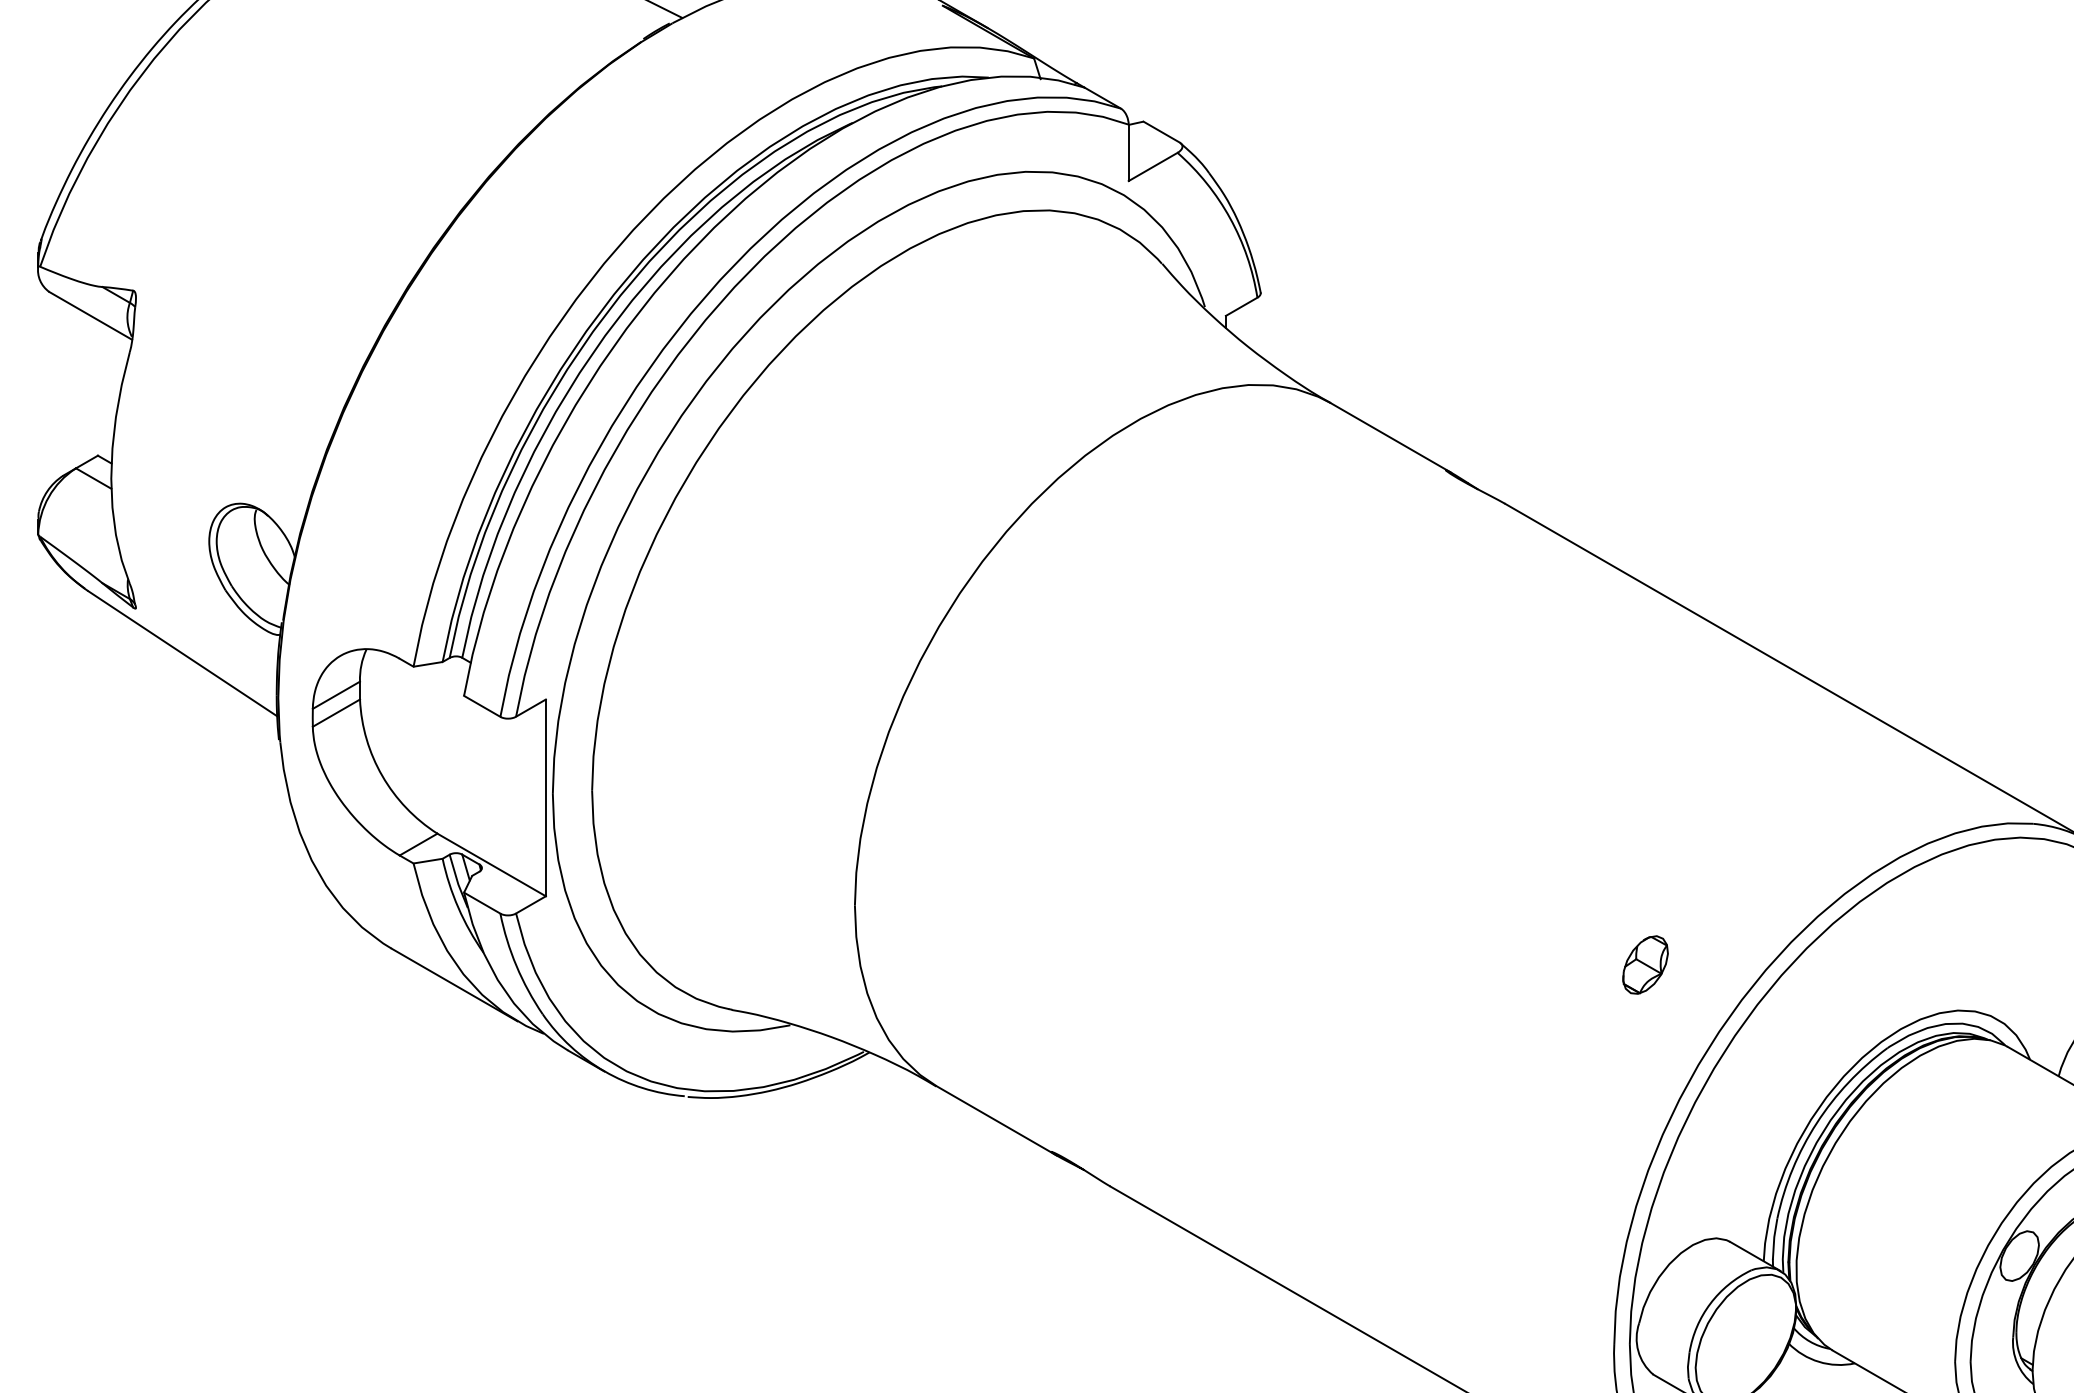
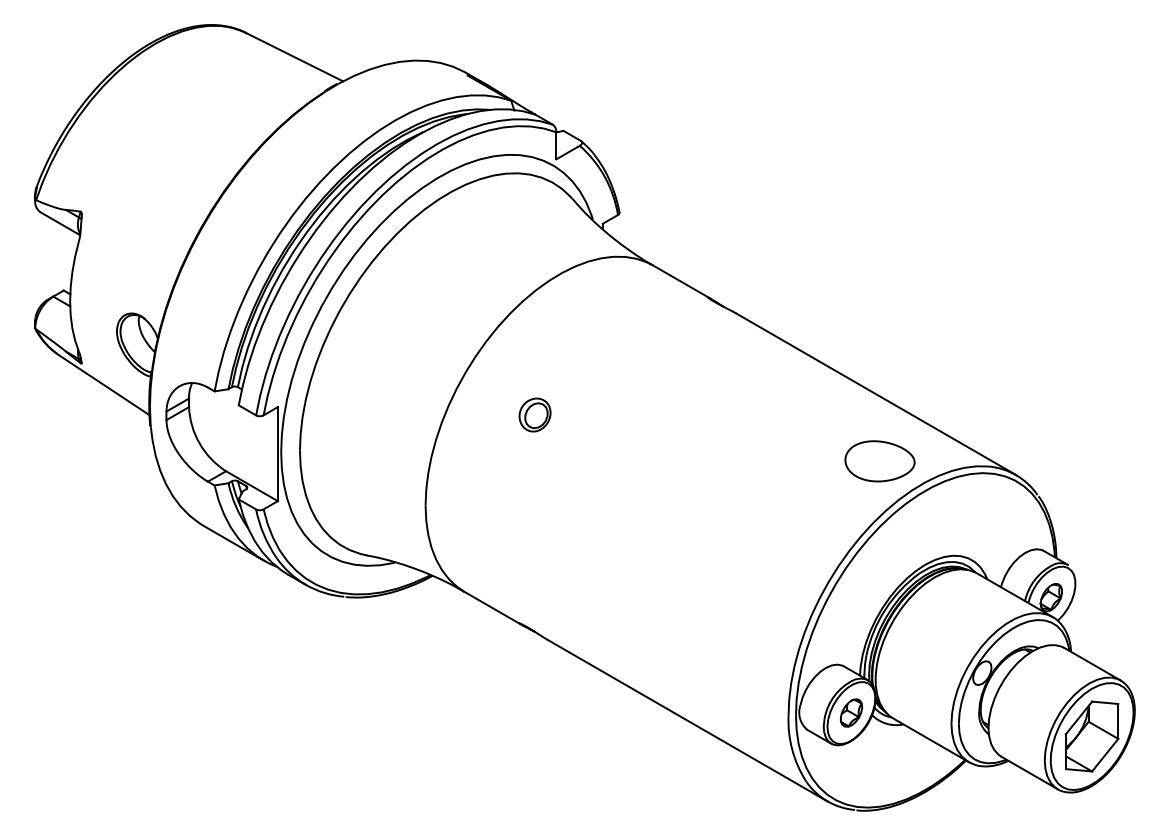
part: (1082, 714) -> (534, 414), added
part: (1804, 813) -> (879, 461), added
part: (1645, 963) -> (851, 712), moved

